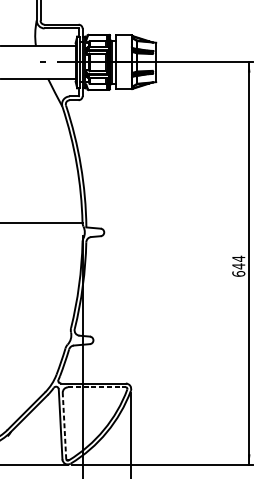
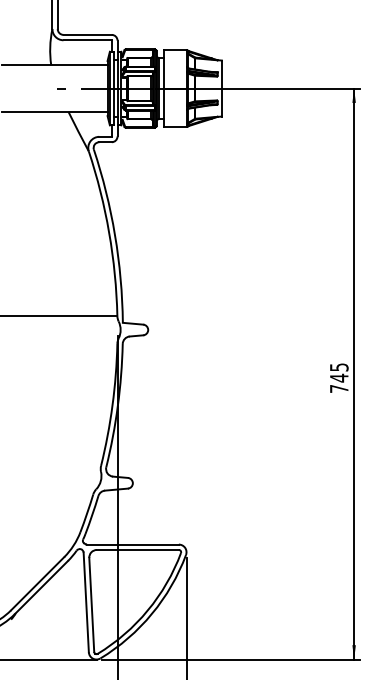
text: (238, 266) -> (338, 378), 644 -> 745
line: (96, 387) -> (137, 549), dashed -> solid
line: (64, 425) -> (91, 604), dashed -> solid

